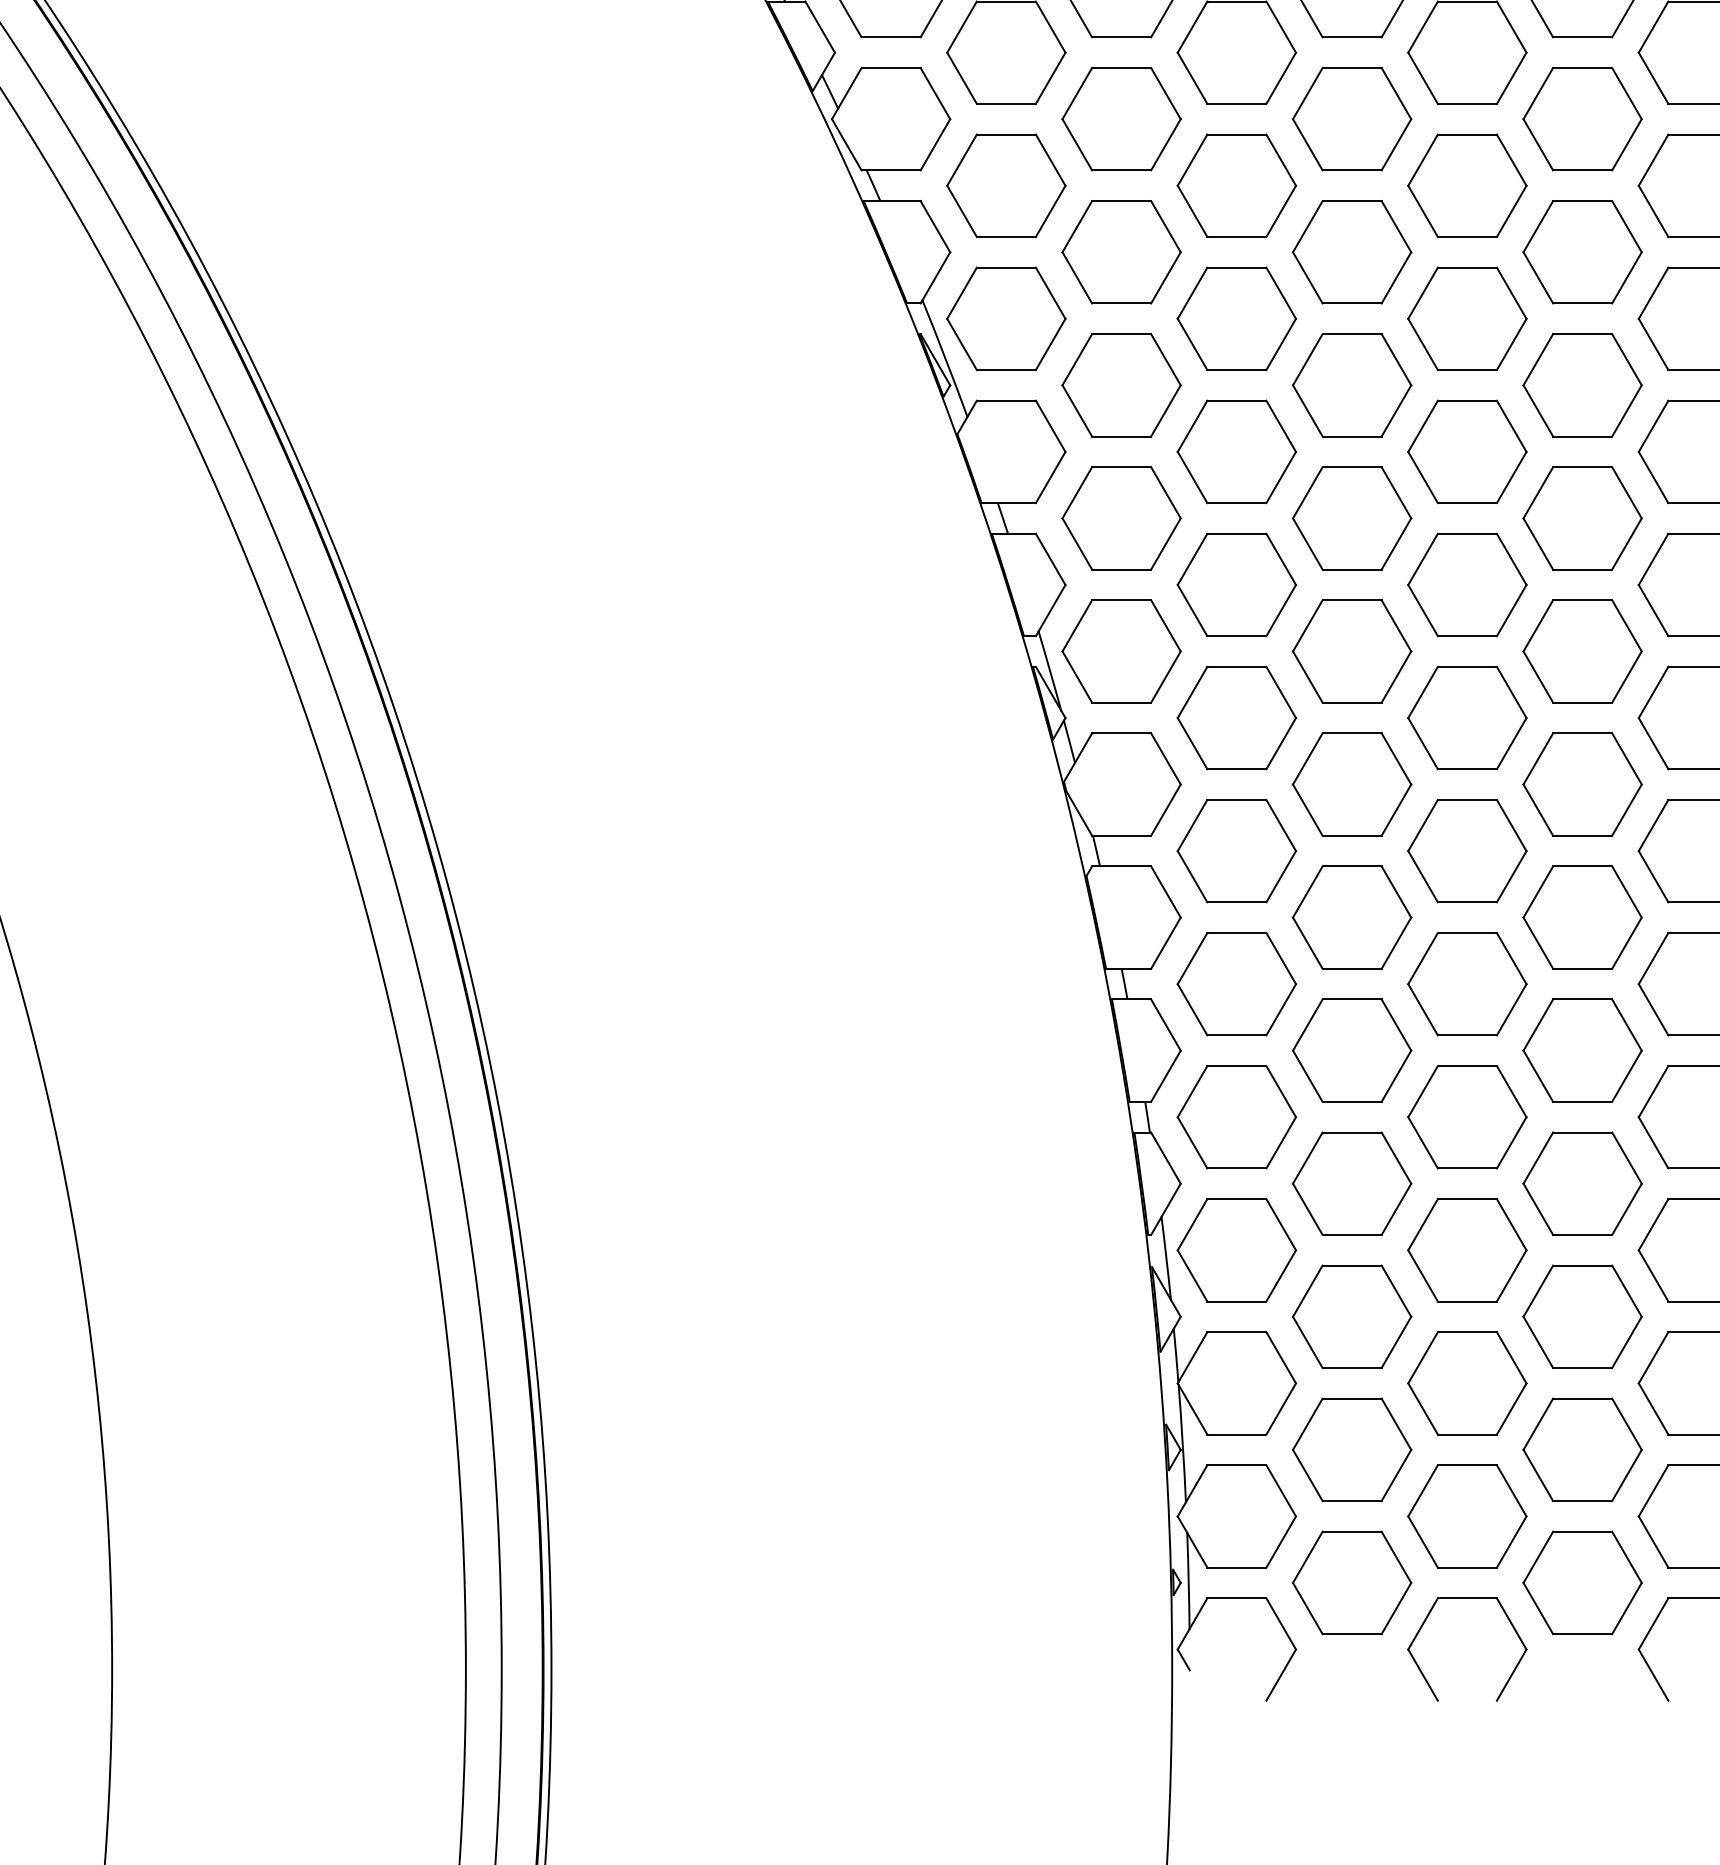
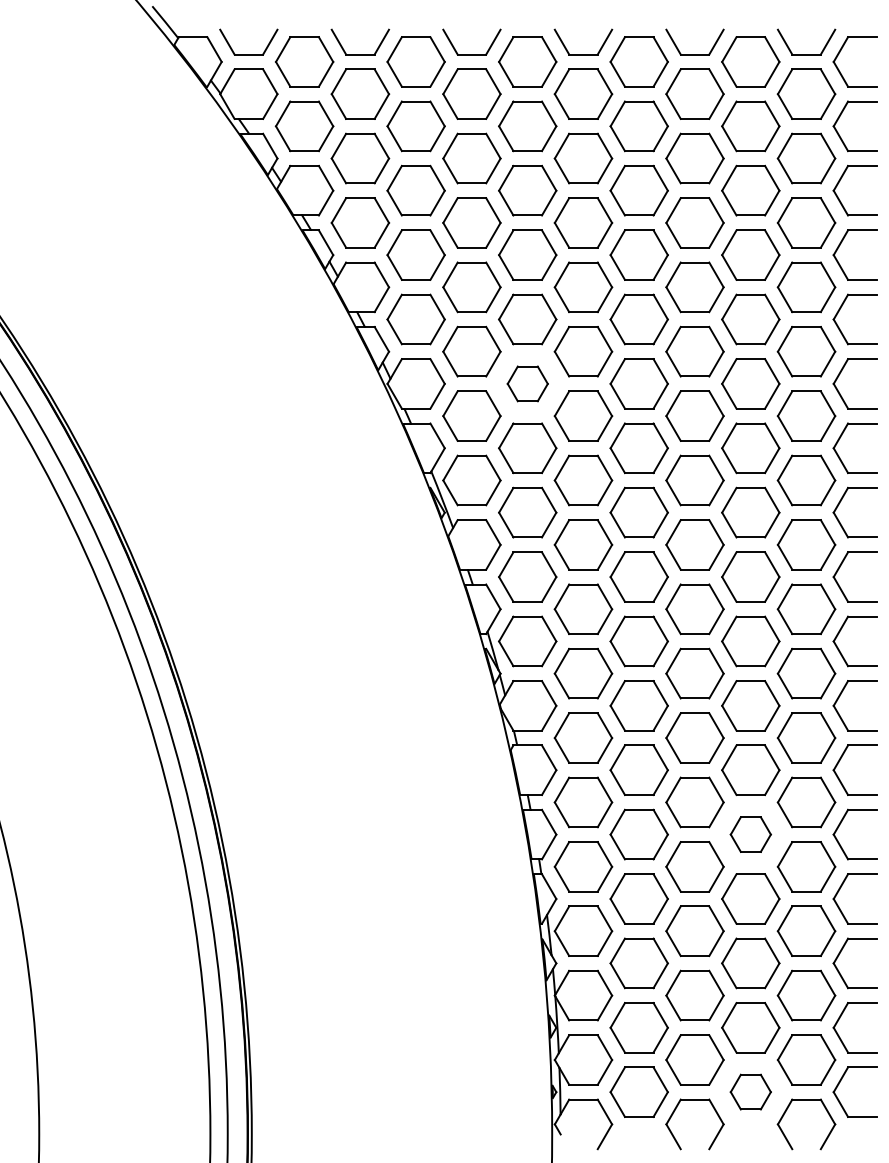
part: (1121, 118) -> (527, 383), size x0.7
part: (1582, 1050) -> (750, 834), size x0.7
part: (1582, 1581) -> (750, 1091), size x0.7

